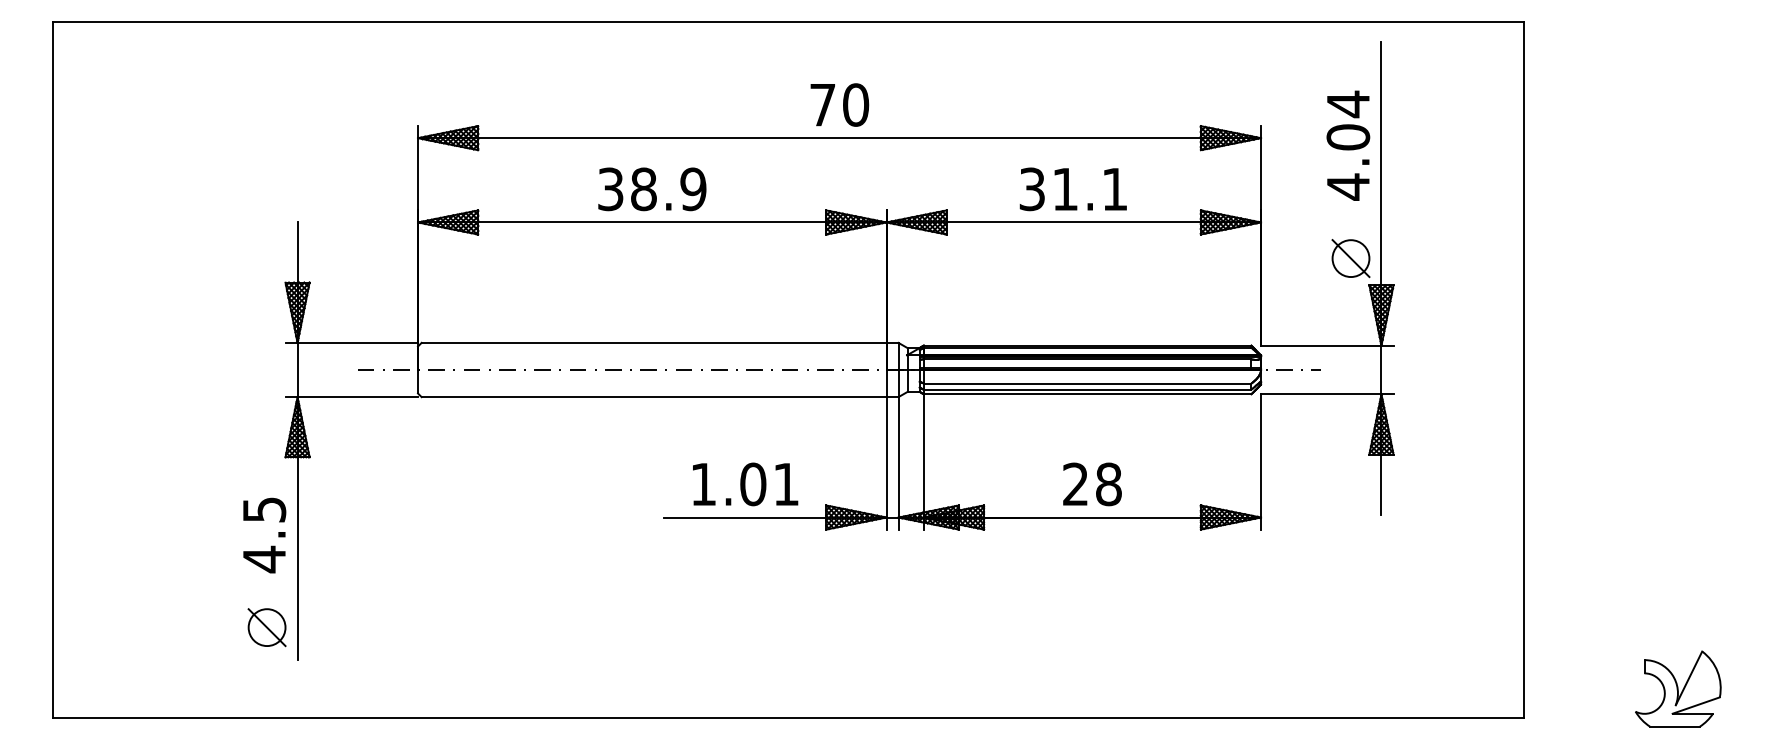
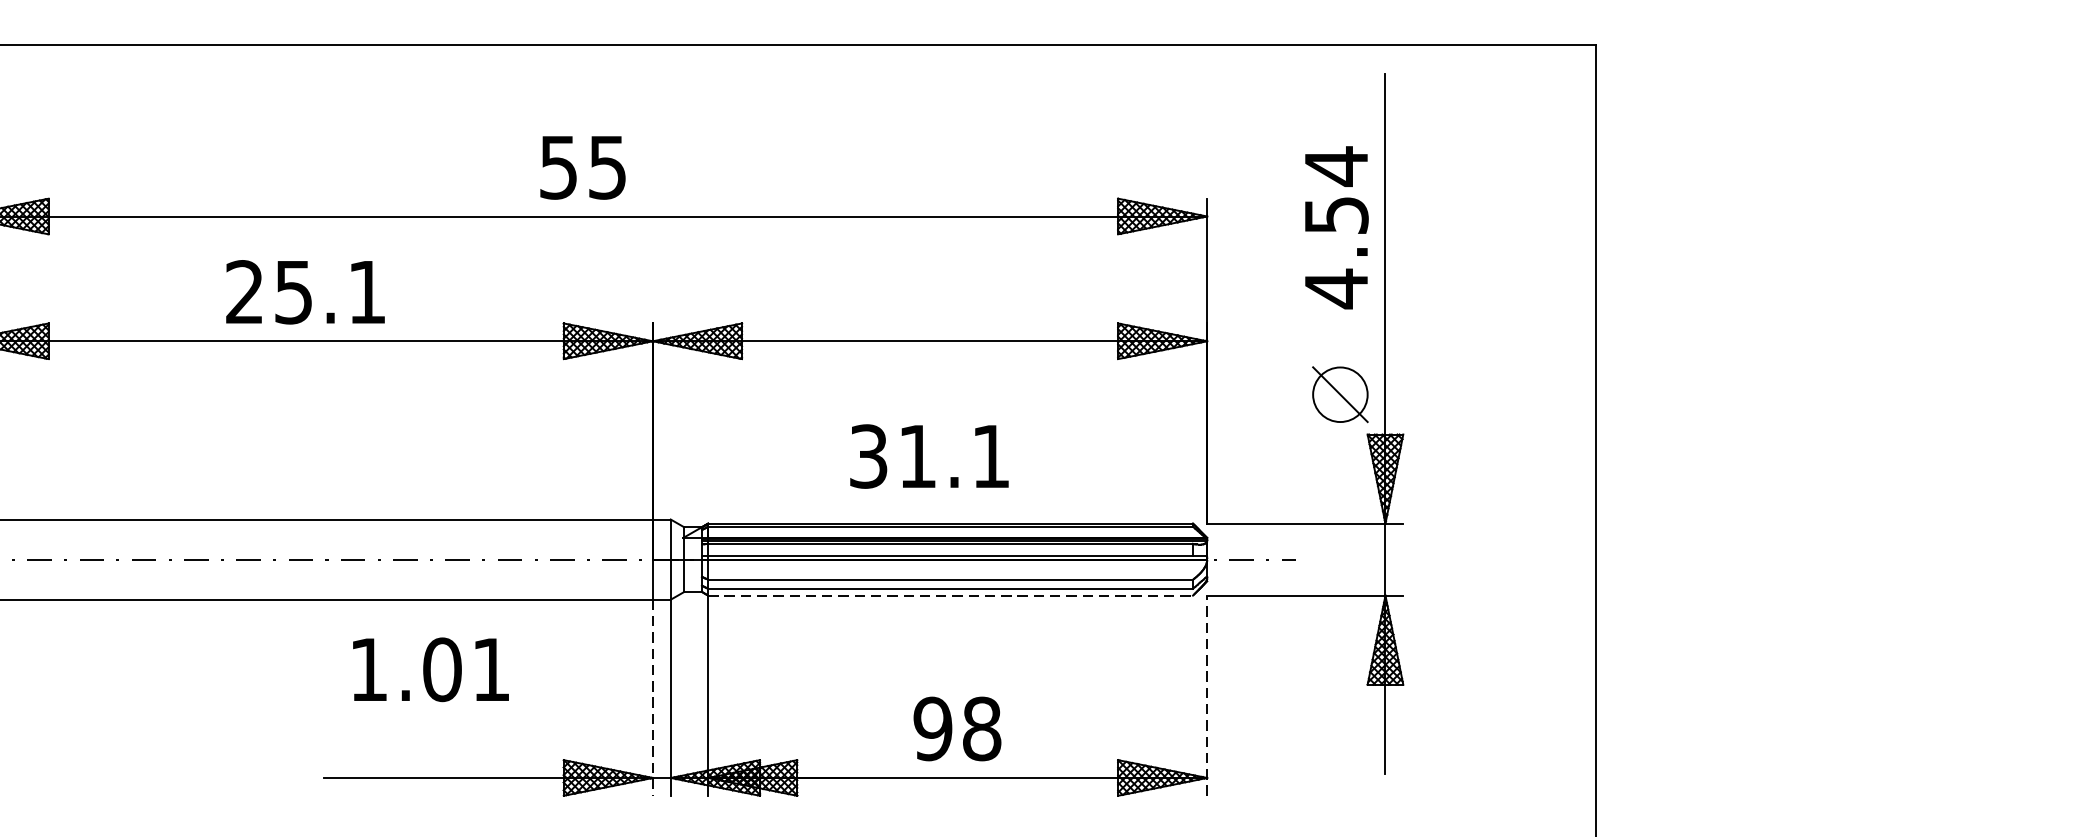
text: (839, 104) -> (583, 166), 70 -> 55
text: (1348, 137) -> (1336, 215), 4.04 -> 4.54
text: (652, 189) -> (306, 292), 38.9 -> 25.1
text: (1072, 189) -> (928, 456), moved
line: (1087, 394) -> (950, 595), solid -> dashed
line: (1261, 461) -> (1207, 695), solid -> dashed
line: (886, 463) -> (652, 697), solid -> dashed
text: (745, 484) -> (430, 669), moved
text: (1075, 484) -> (932, 729), 28 -> 98

